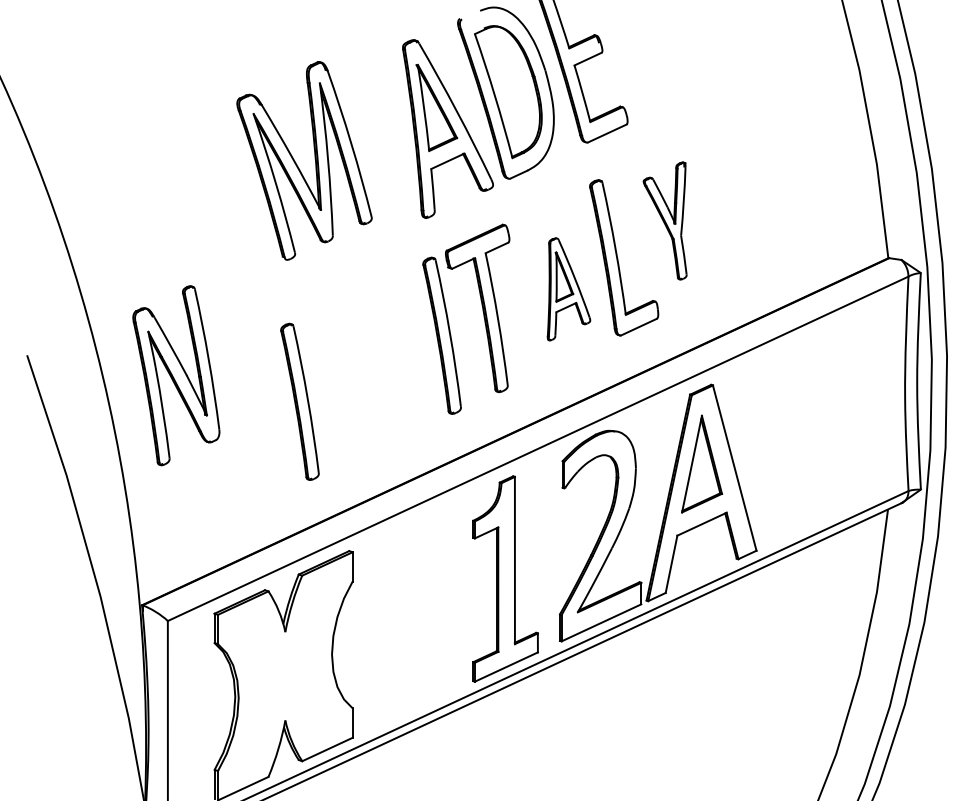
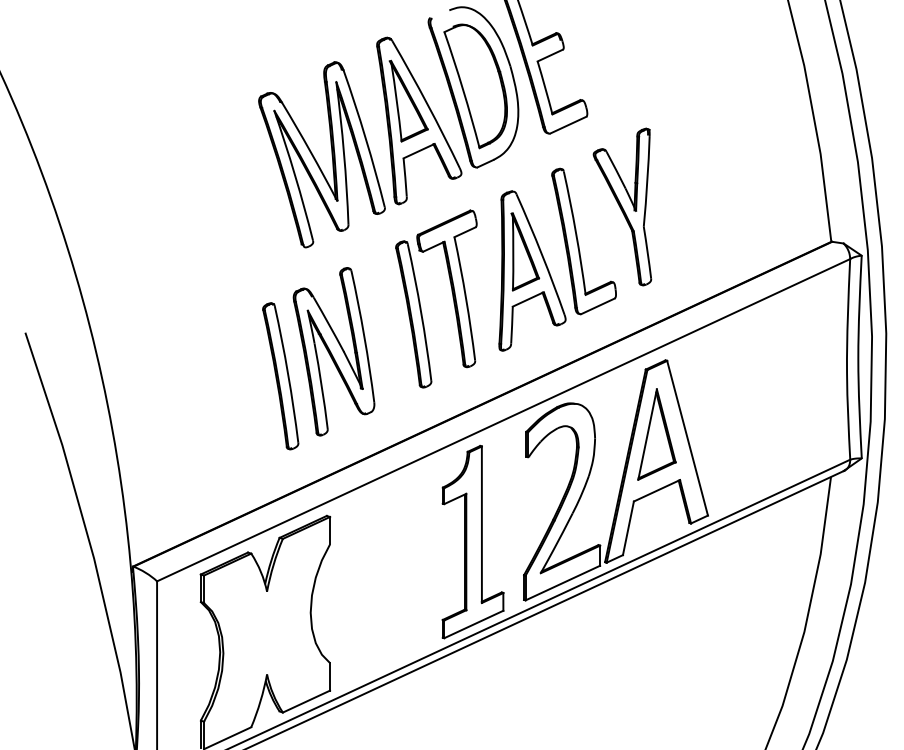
part: (297, 164) -> (315, 158), moved
part: (665, 220) -> (622, 206), size x1.43
part: (569, 288) -> (532, 270), size x1.67
part: (175, 375) -> (333, 351), moved

